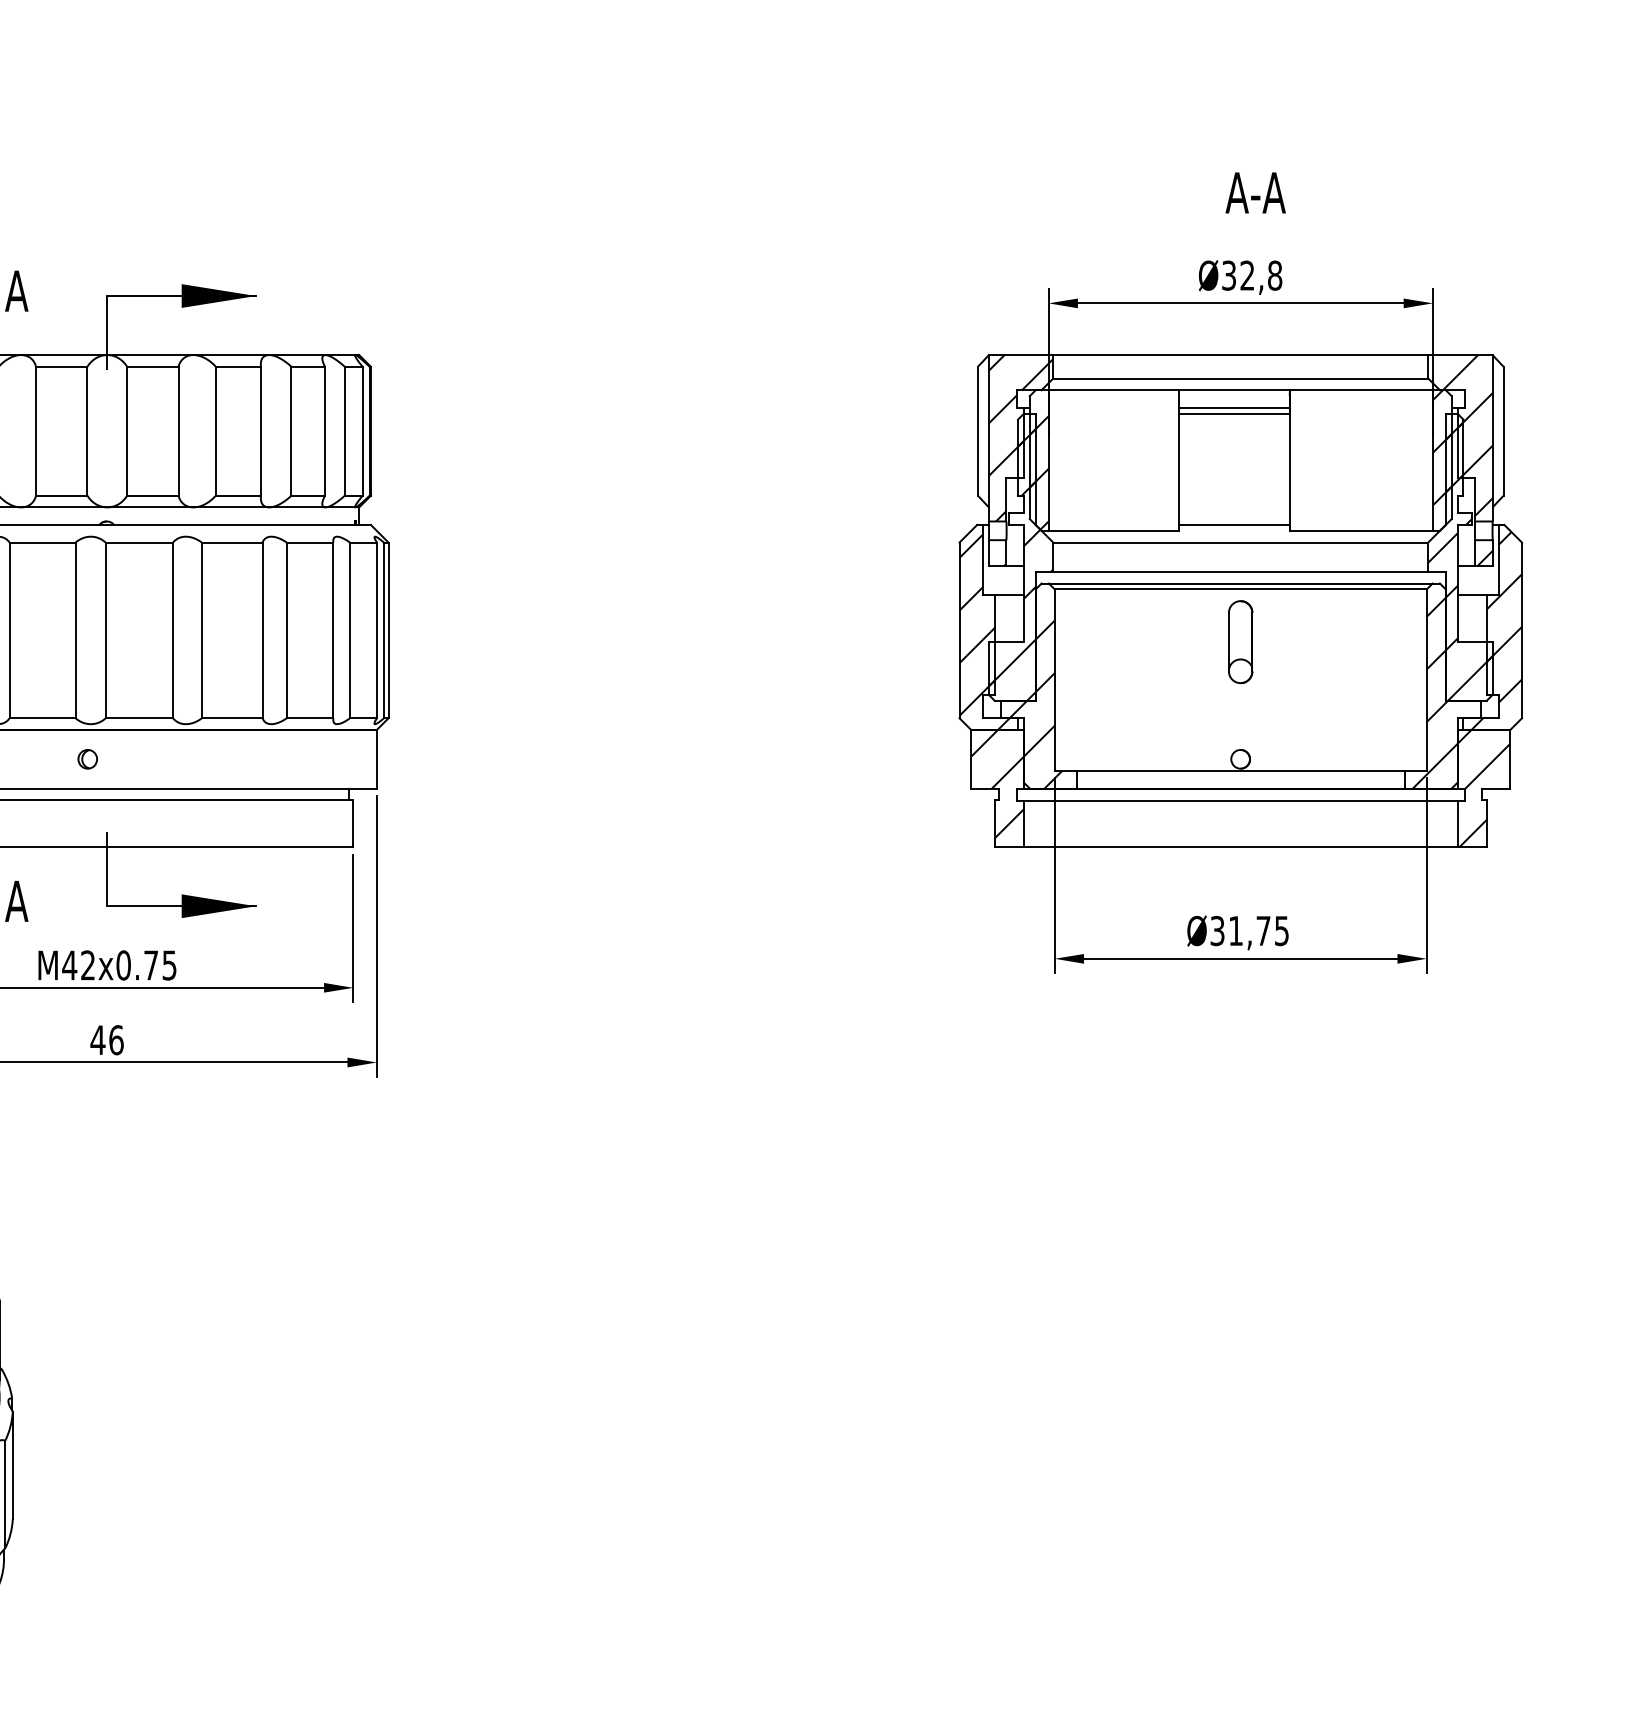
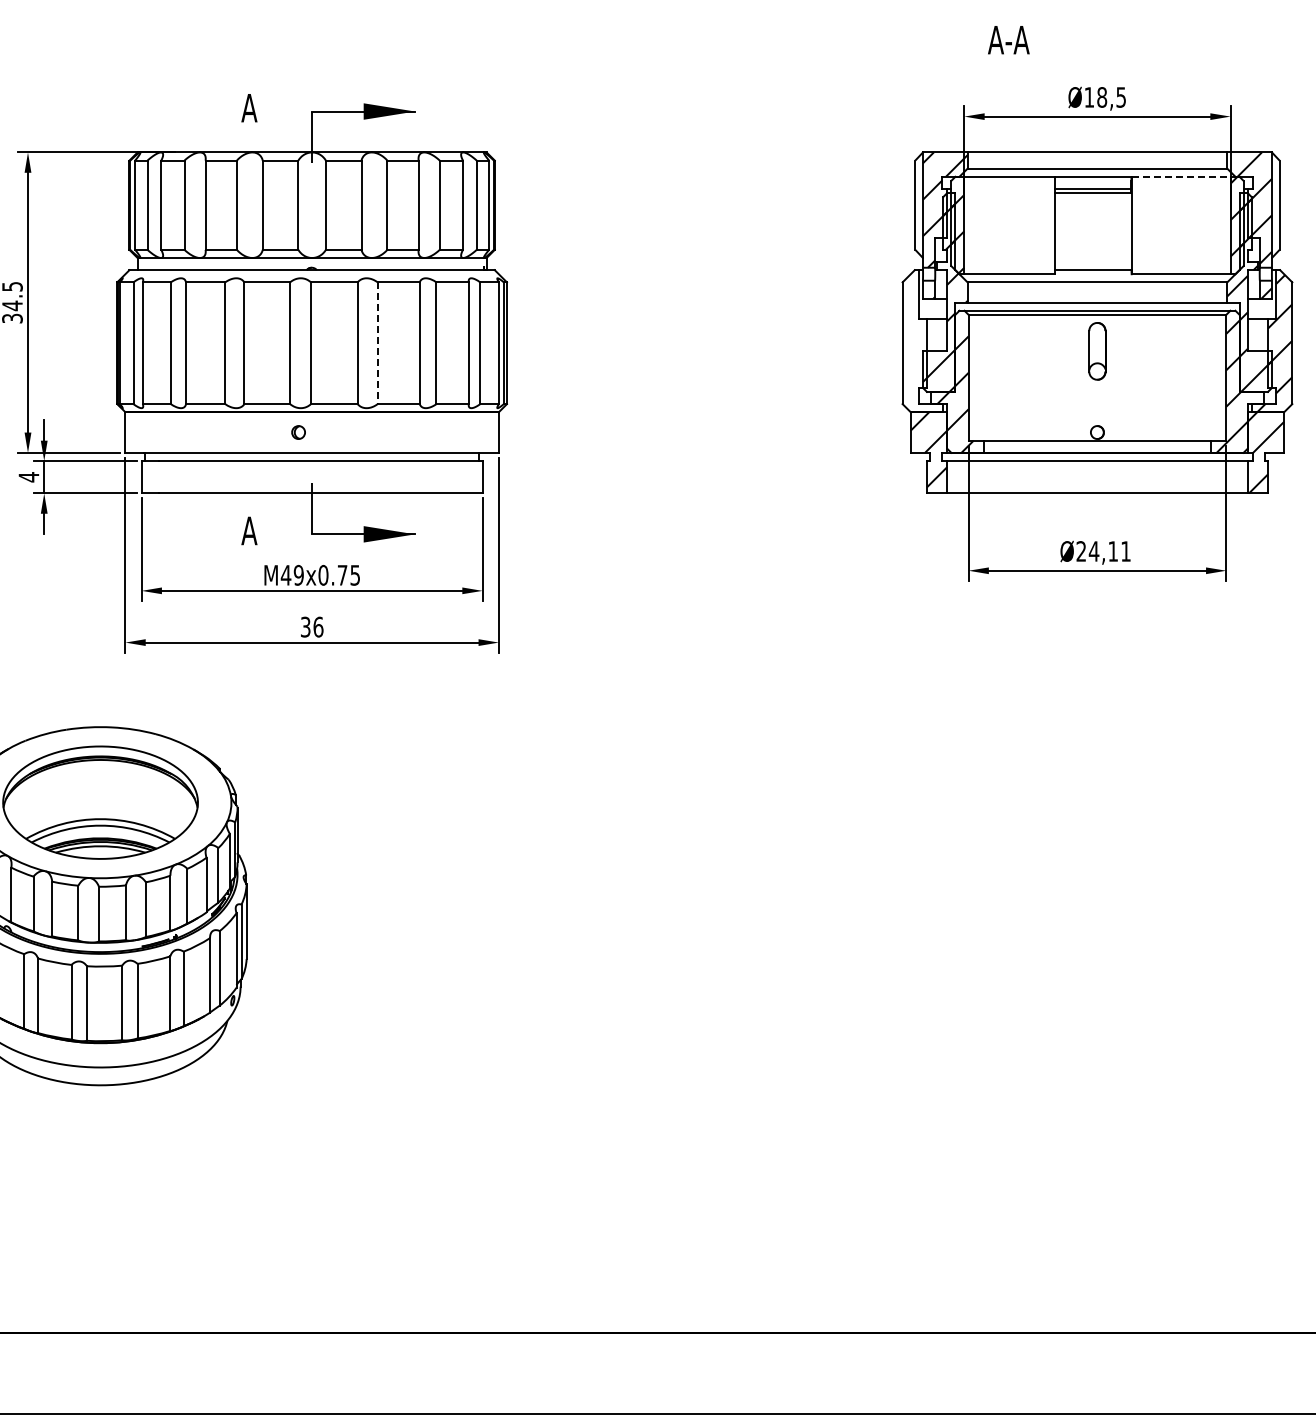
text: (1255, 193) -> (1008, 40), moved
text: (1252, 275) -> (1105, 97), Ø32,8 -> Ø18,5
line: (1362, 389) -> (1181, 176), solid -> dashed
line: (201, 630) -> (377, 343), solid -> dashed
hatch: (983, 632) -> (919, 344), removed
text: (1249, 931) -> (1103, 551), Ø31,75 -> Ø24,11
text: (87, 965) -> (298, 575), M42x0.75 -> M49x0.75
text: (97, 1039) -> (305, 626), 46 -> 36

